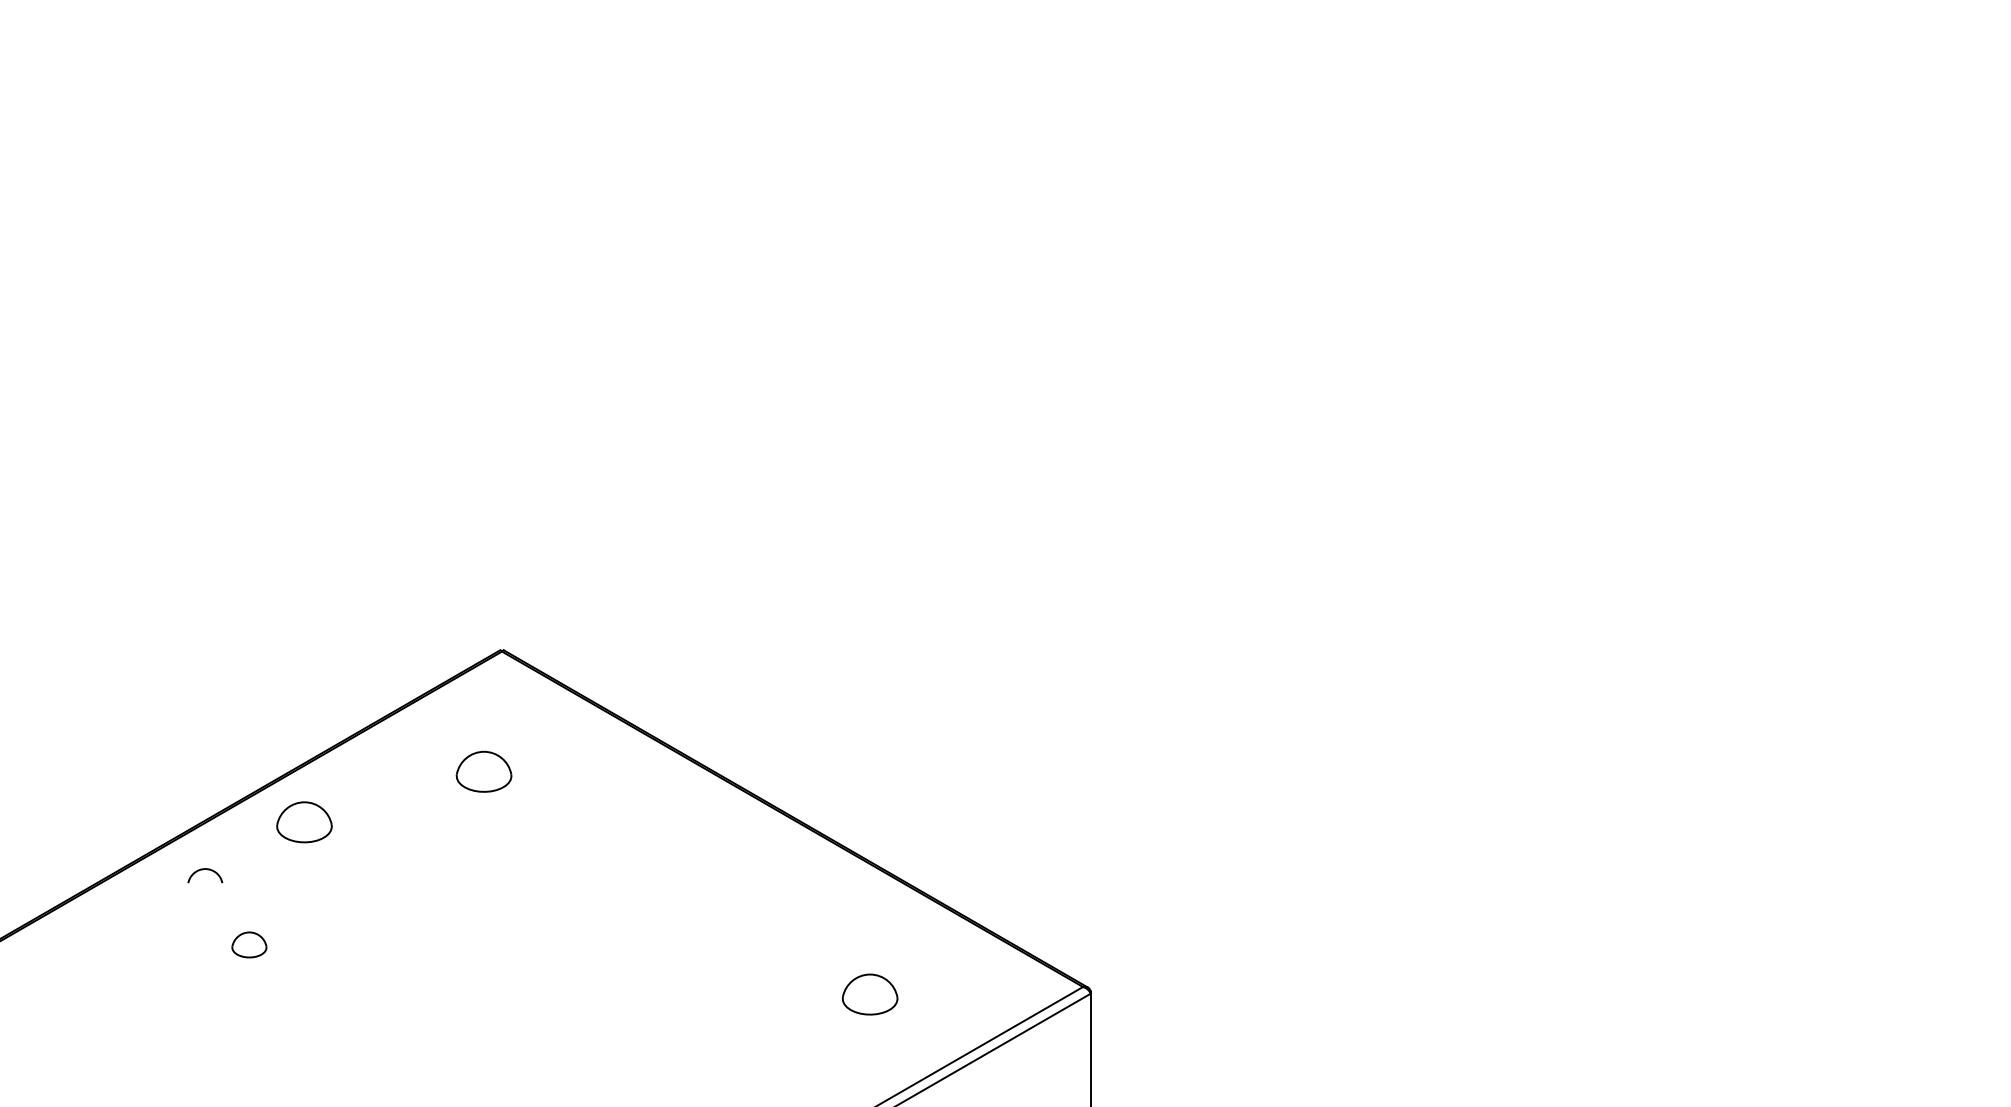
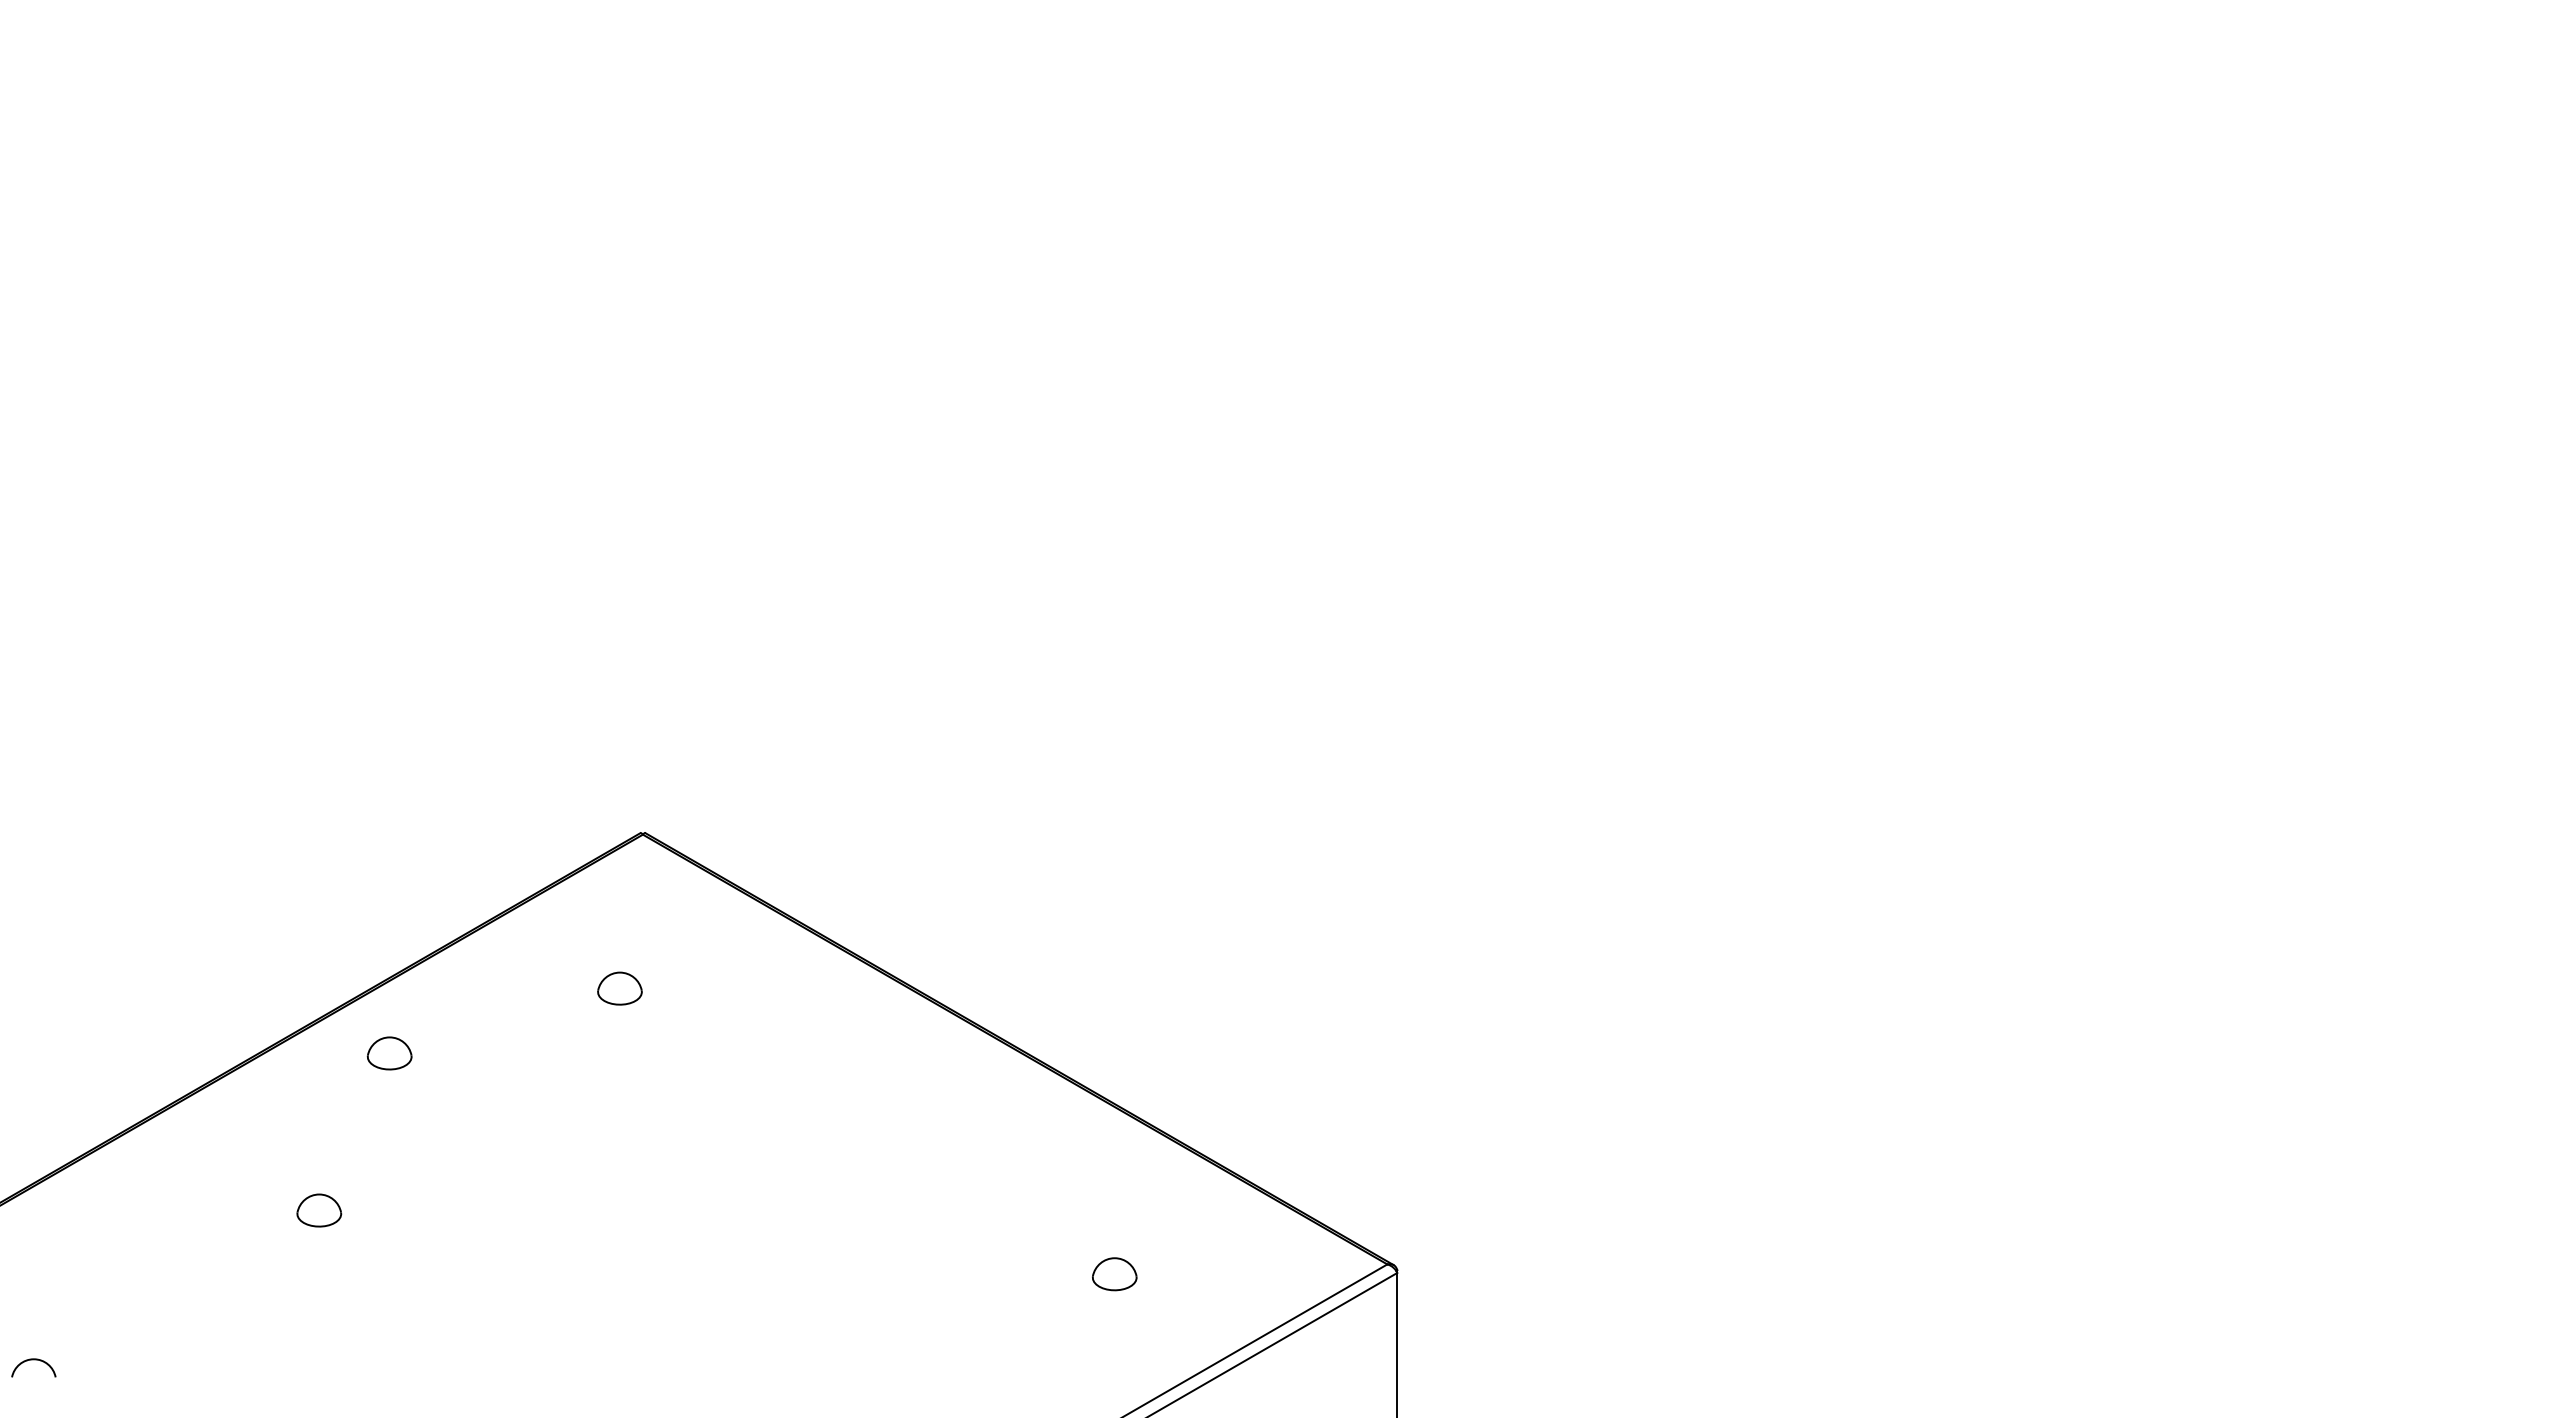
part: (483, 771) -> (619, 988), size x0.62
part: (304, 822) -> (389, 1053), size x0.62
arc: (205, 869) -> (33, 1360), moved
part: (870, 994) -> (1114, 1274), size x0.62

